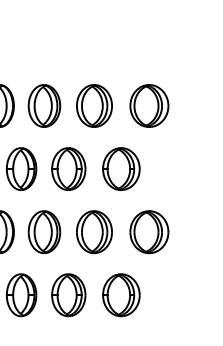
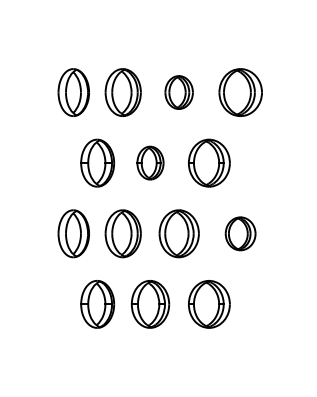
part: (93, 105) -> (178, 92), size x0.7
part: (68, 168) -> (150, 162), size x0.7
part: (149, 231) -> (240, 233), size x0.7

